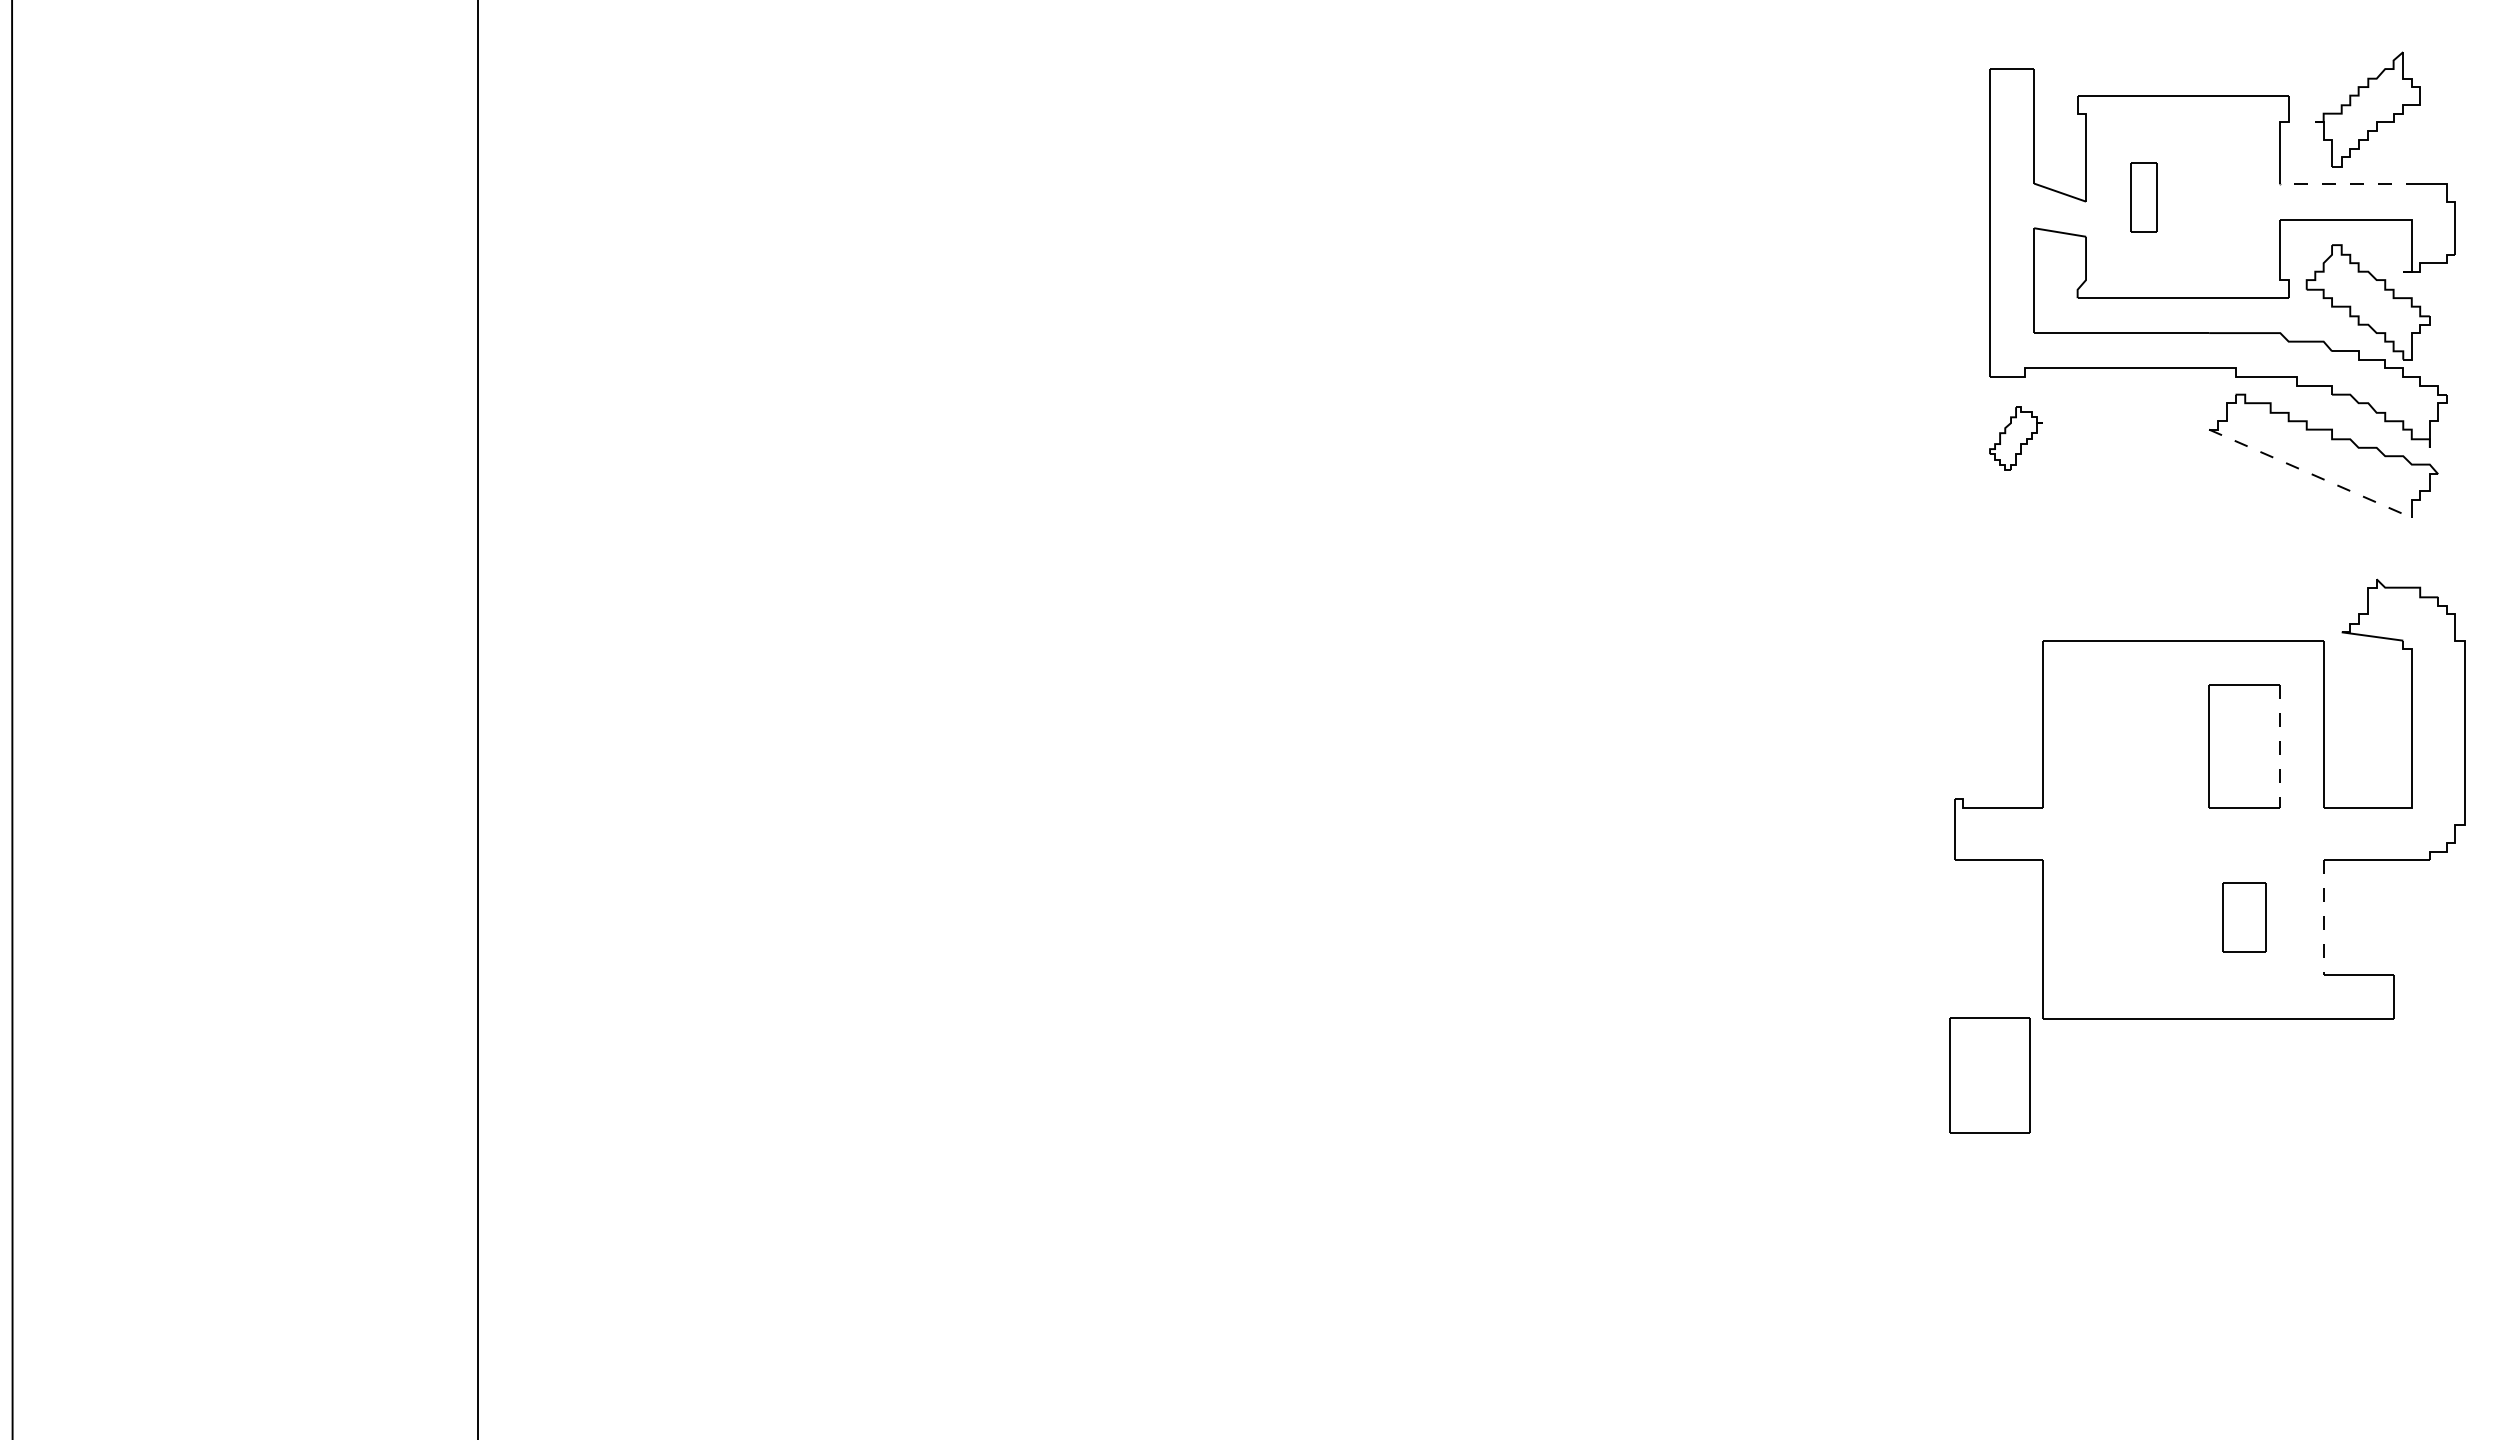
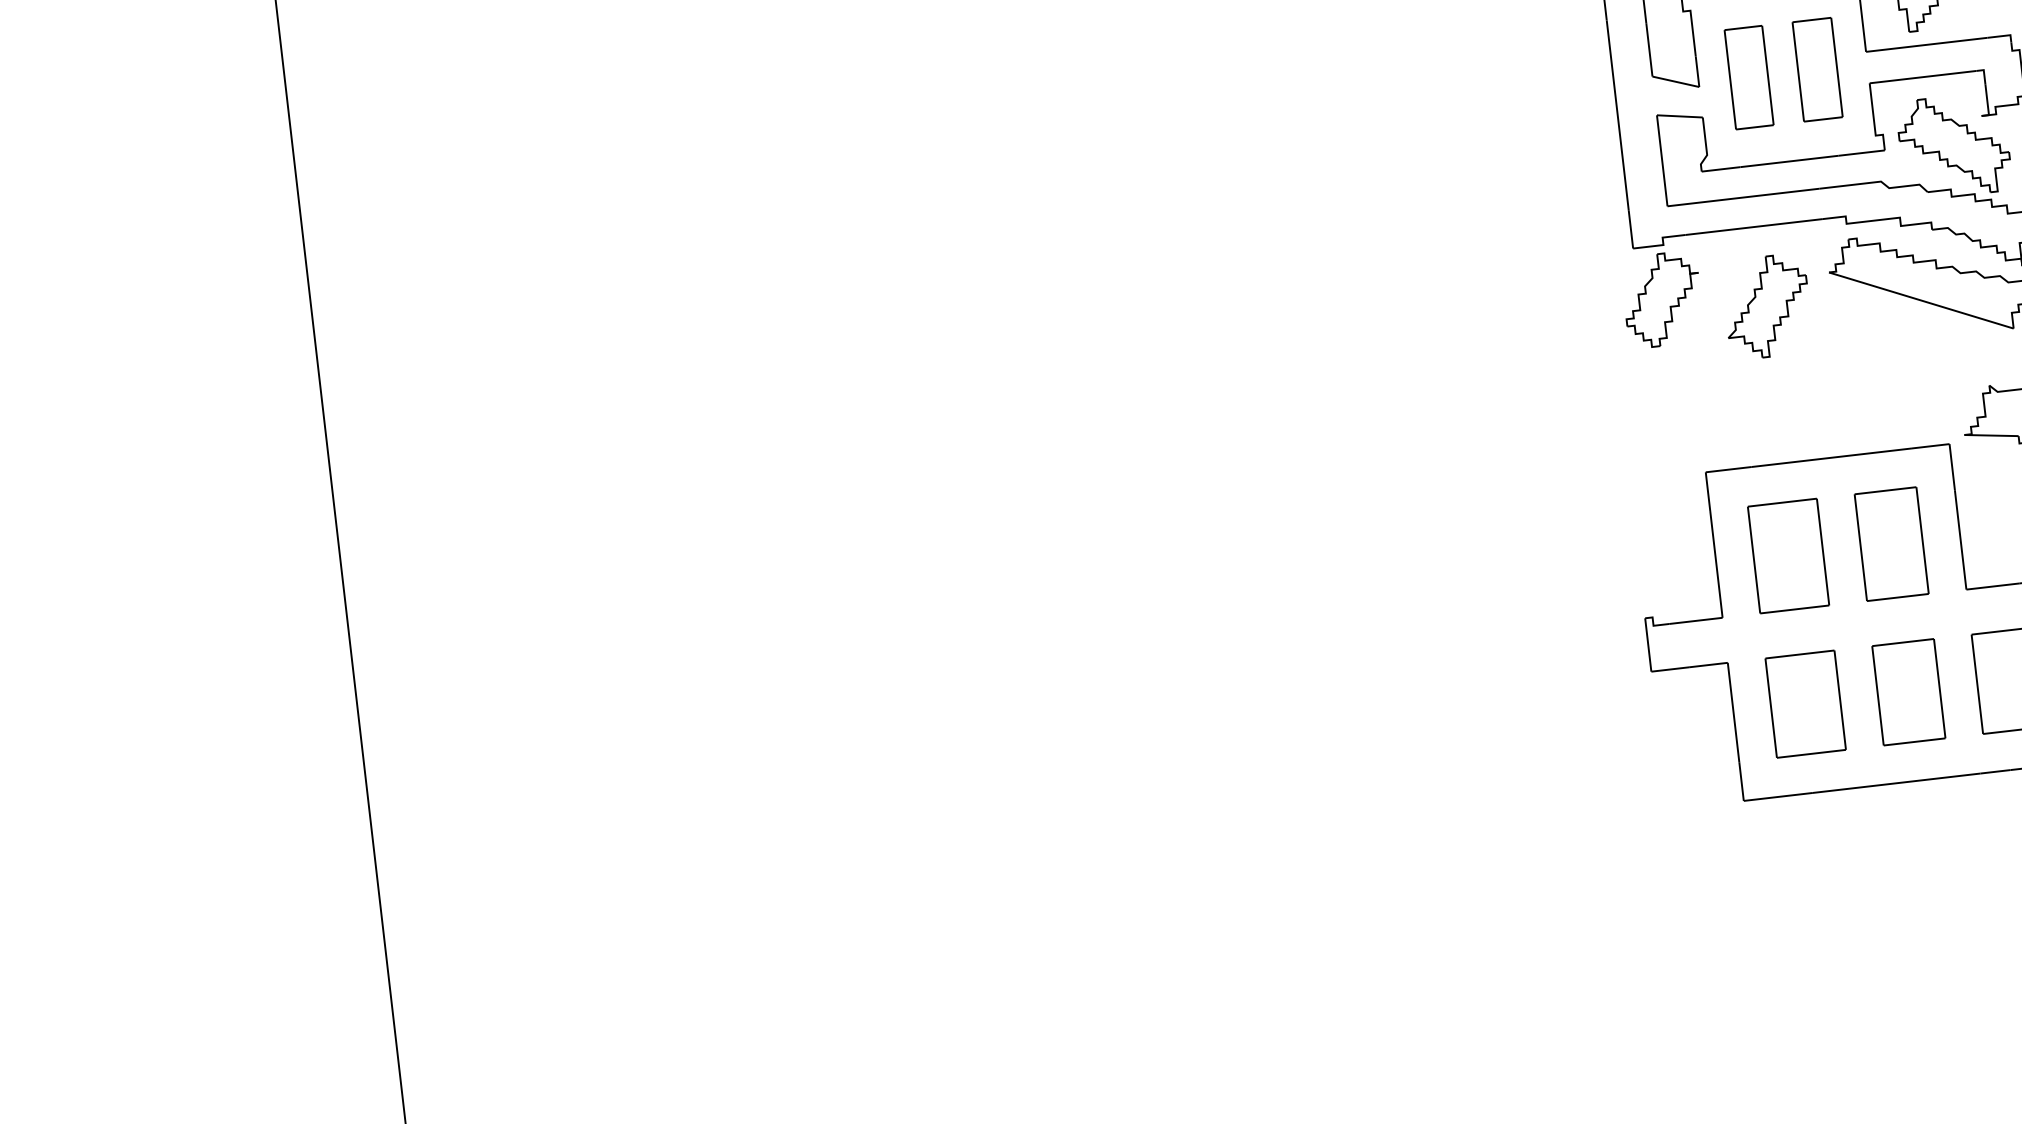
line: (2350, 183) -> (1926, 44), dashed -> solid
part: (2143, 197) -> (1748, 77), size x1.67
part: (2222, 197) -> (1817, 69), added
part: (2015, 438) -> (1661, 299), size x1.67
part: (2134, 460) -> (1767, 306), added
line: (2310, 473) -> (1921, 300), dashed -> solid
part: (2125, 746) -> (1788, 555), added
line: (2280, 746) -> (1922, 540), dashed -> solid
part: (2244, 917) -> (1908, 692), size x1.67
line: (2323, 918) -> (1977, 685), dashed -> solid
part: (1989, 1075) -> (1805, 704), moved

